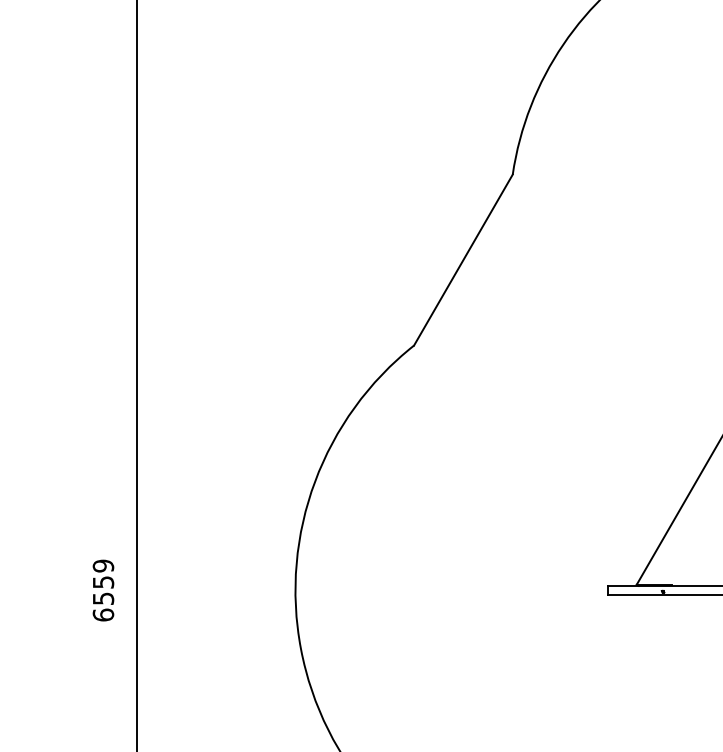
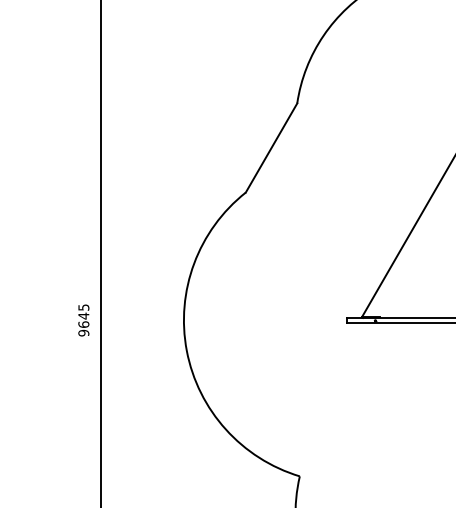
text: (102, 590) -> (83, 320), 6559 -> 9645

